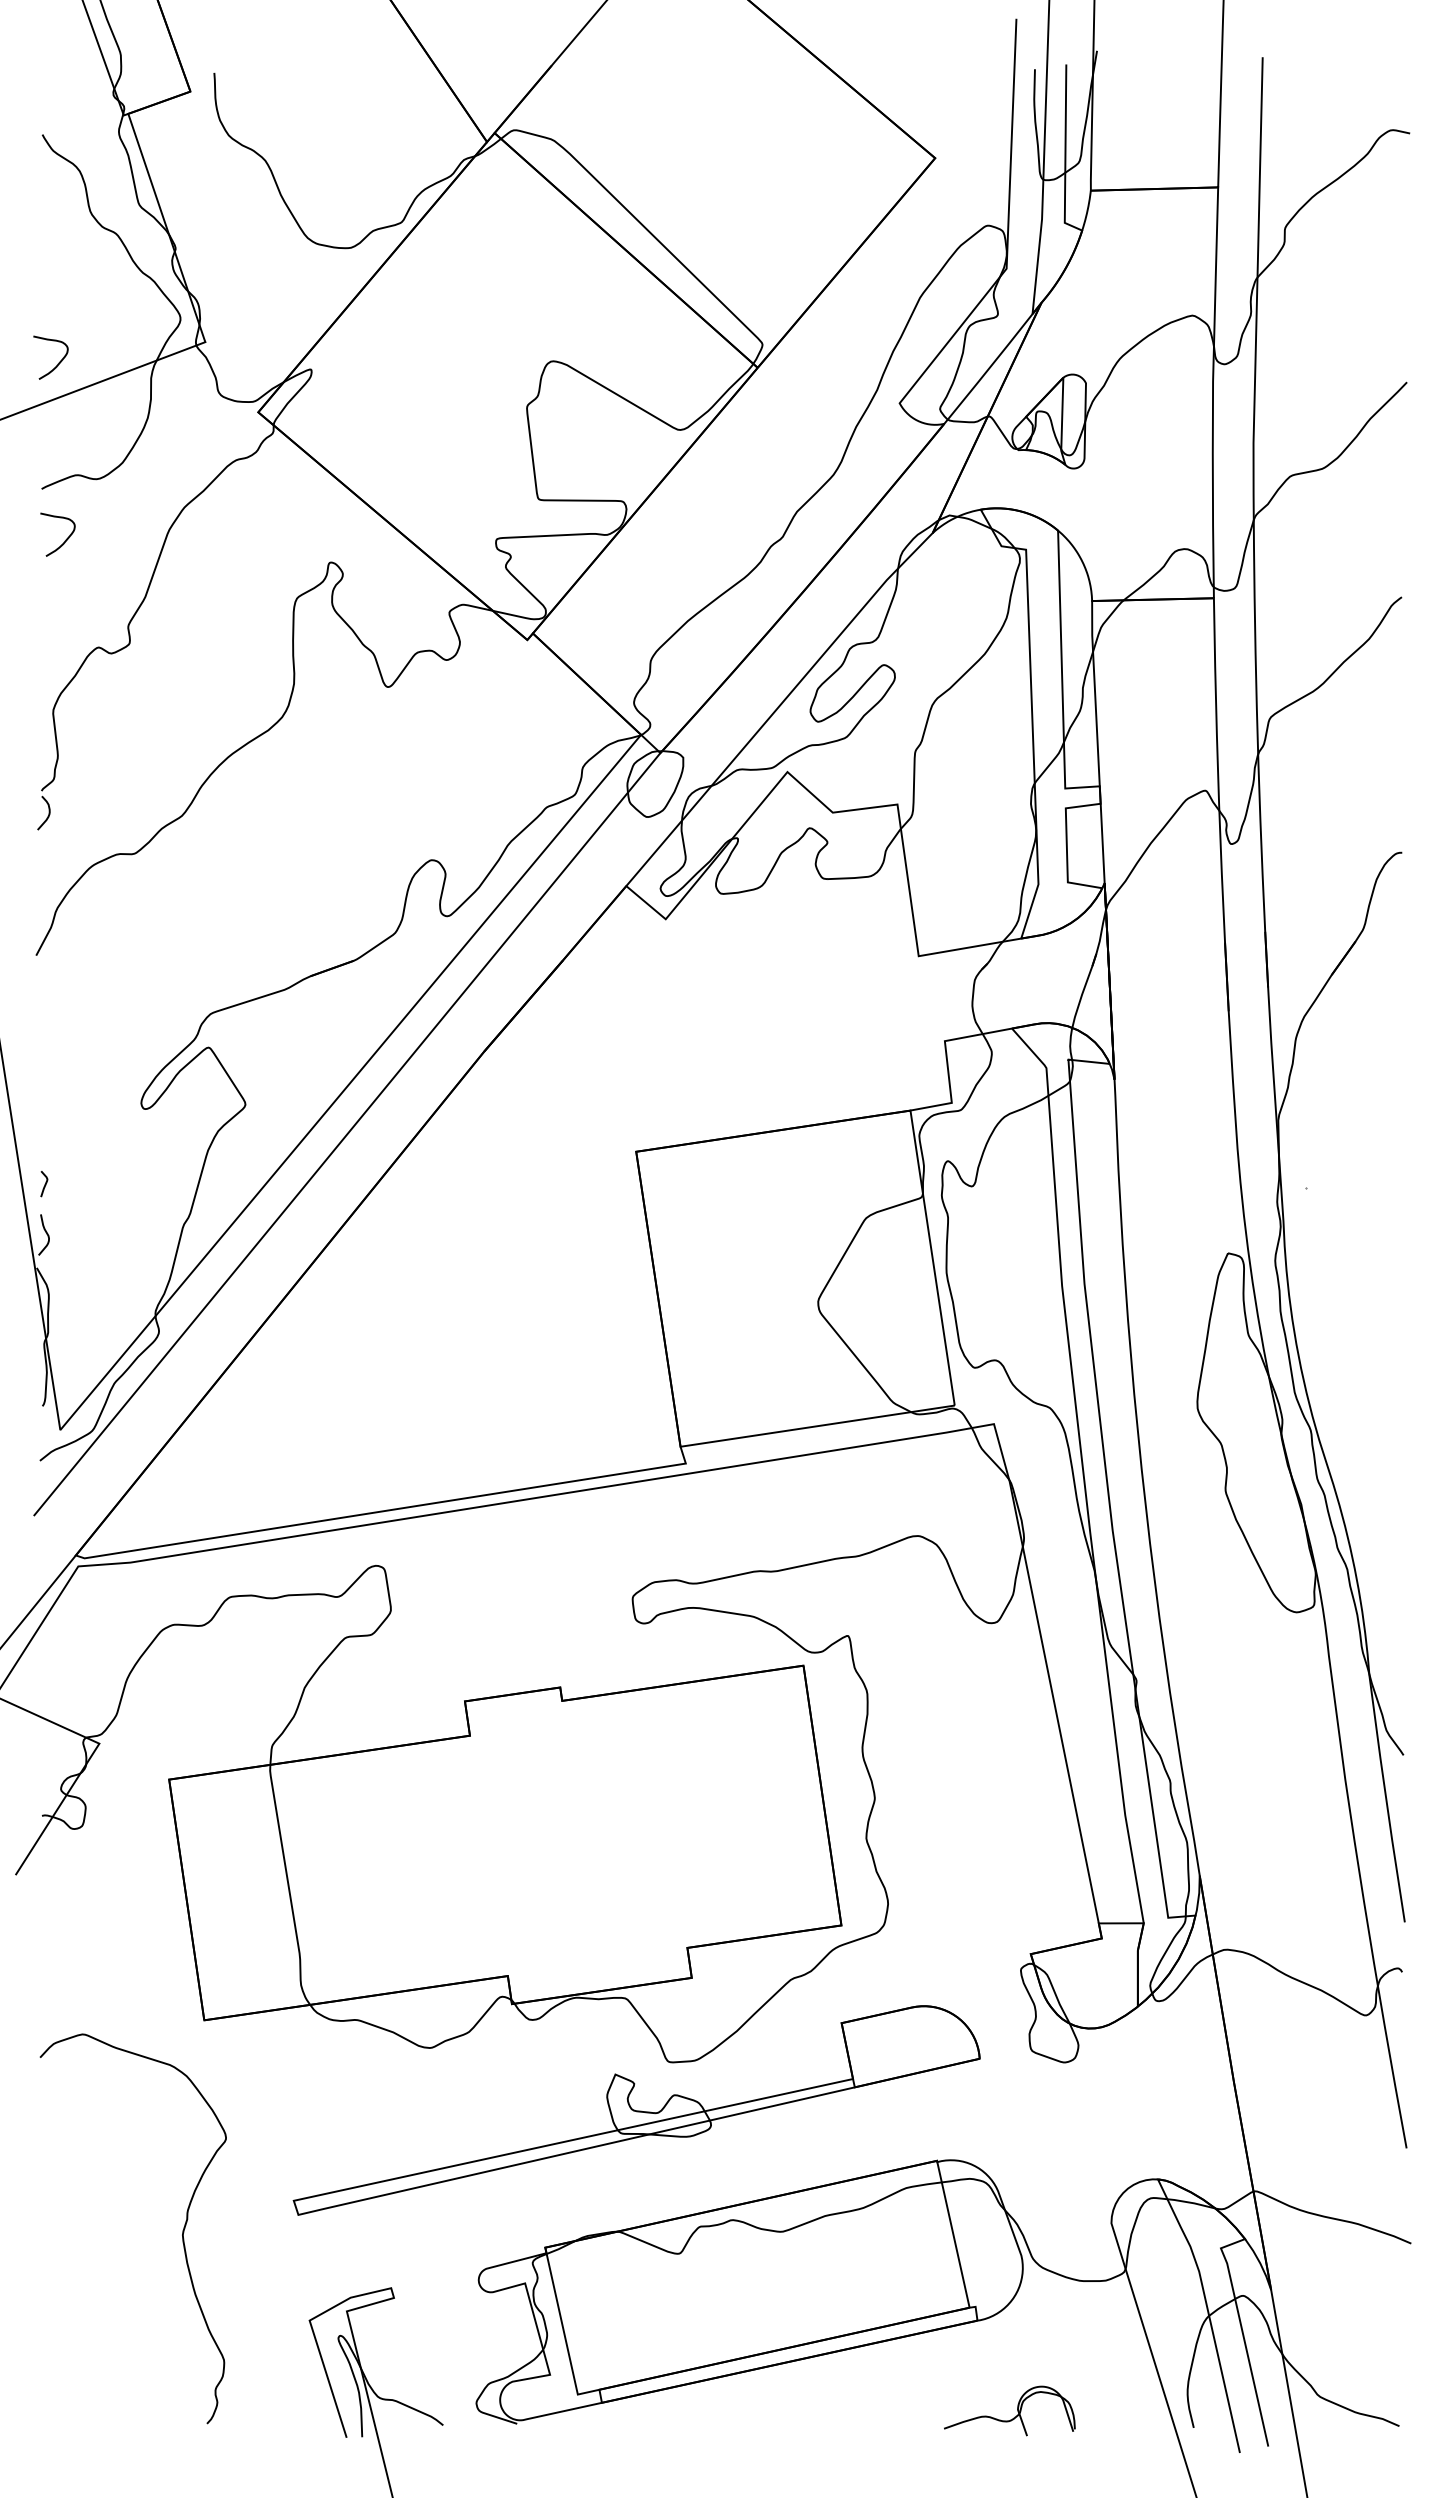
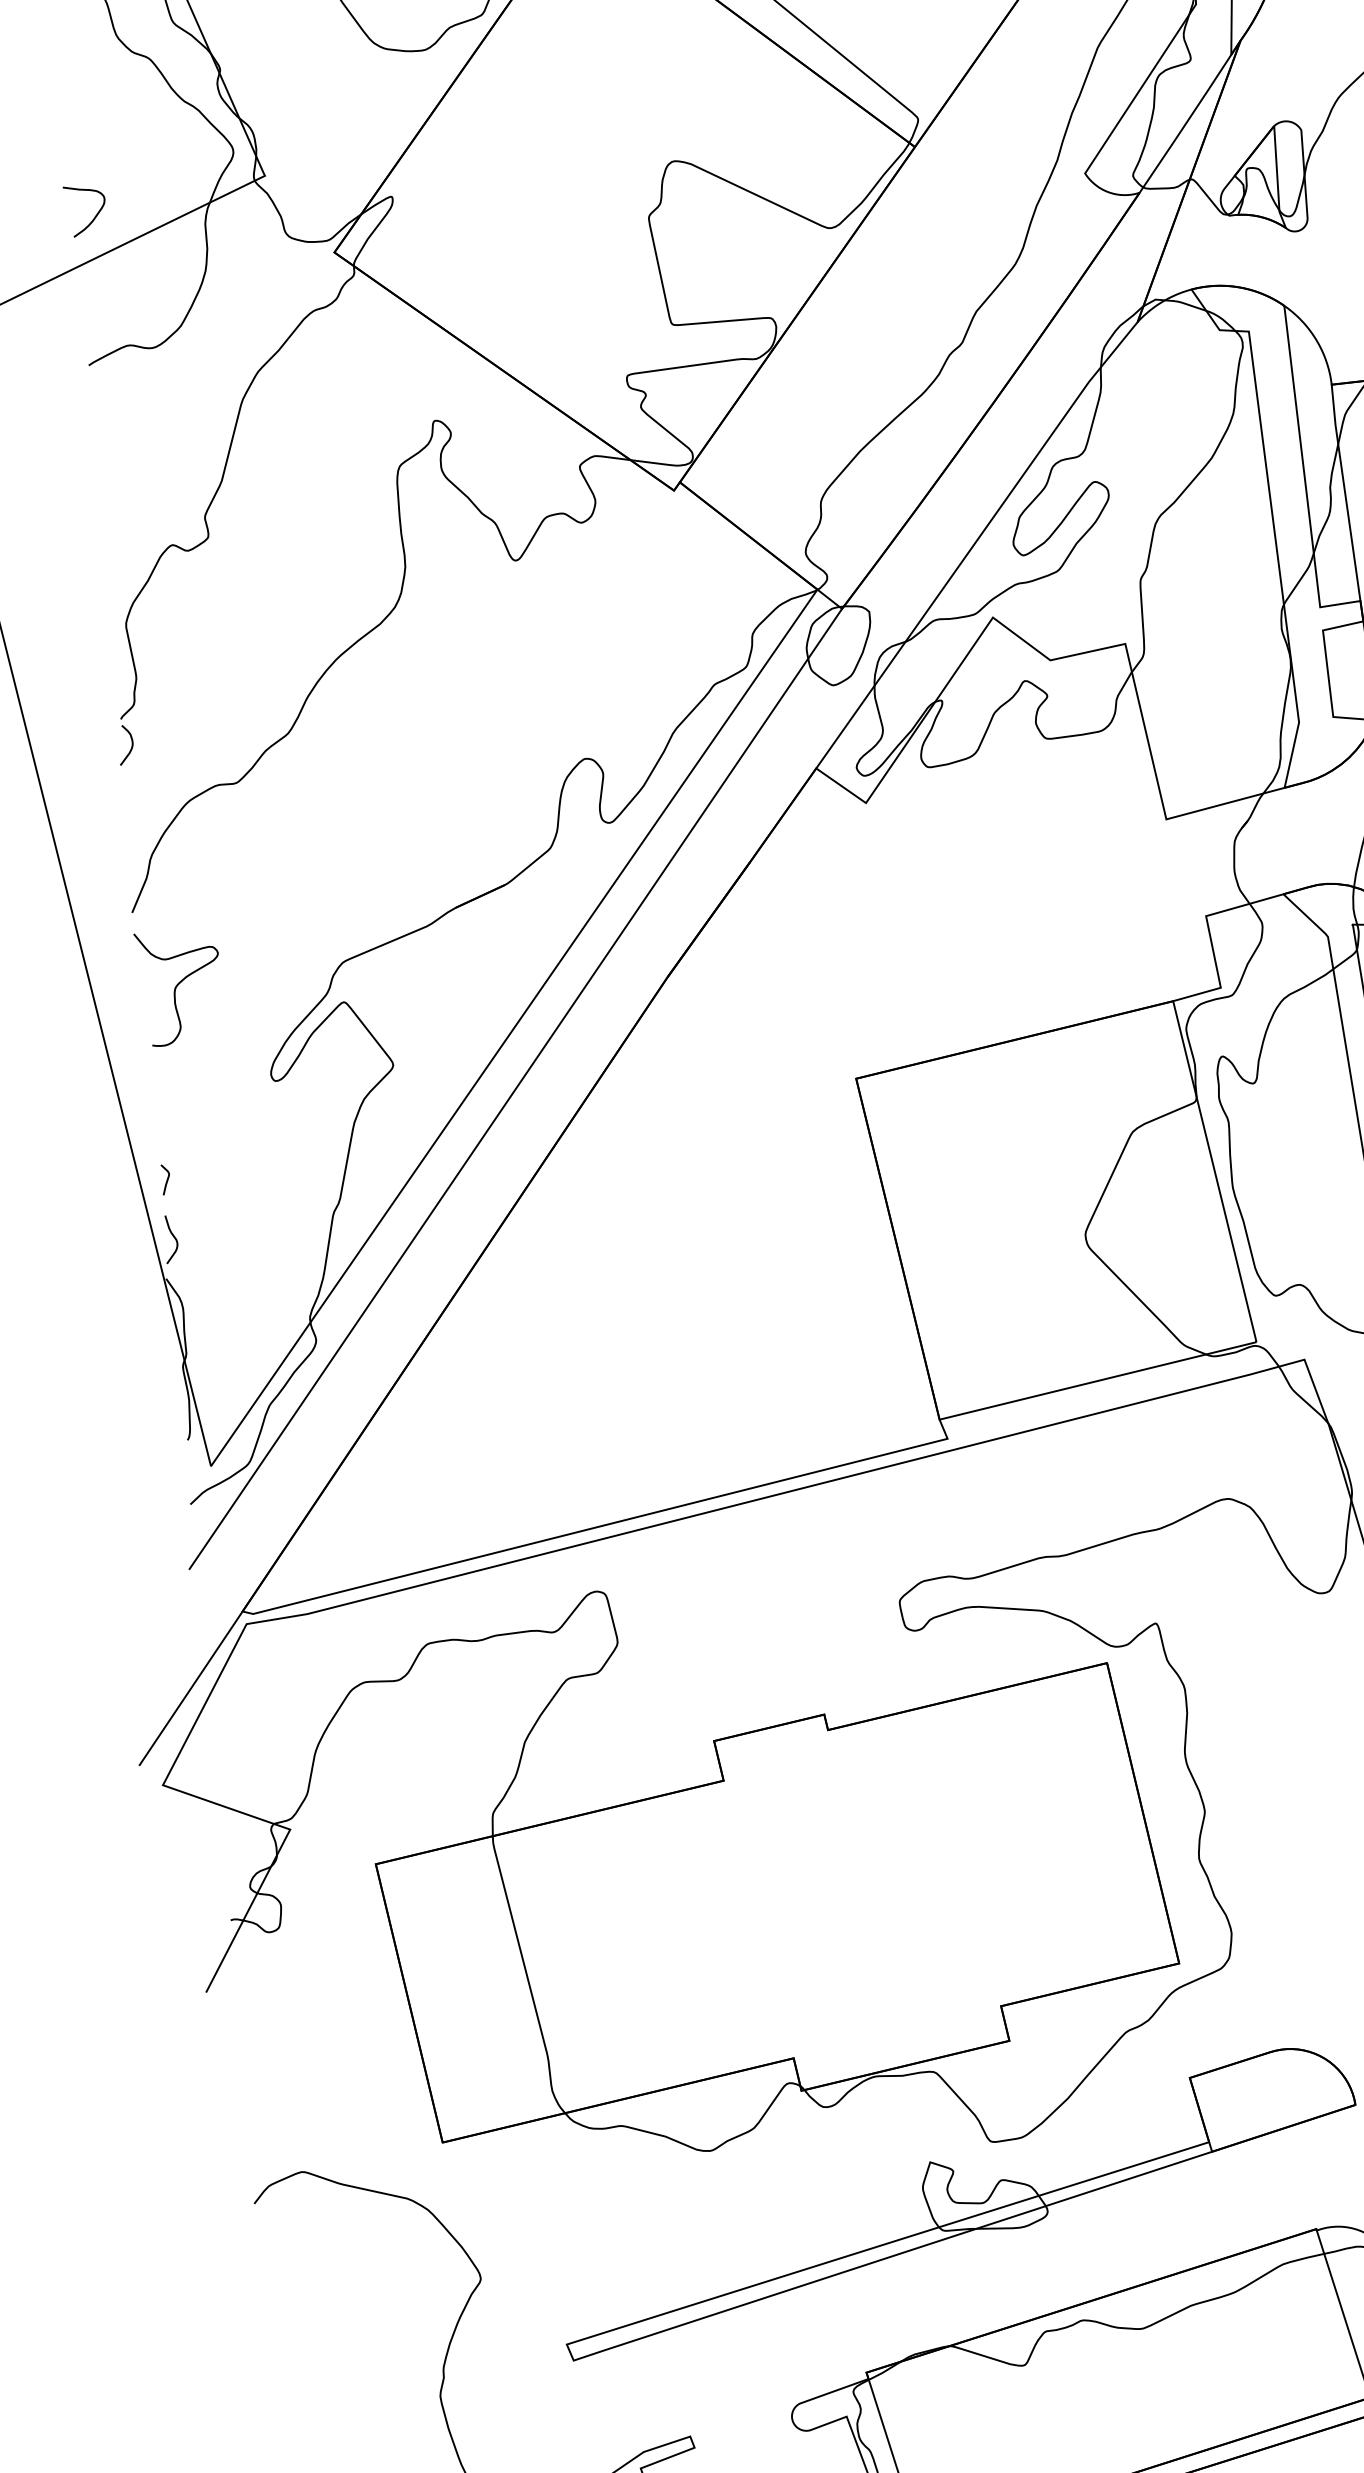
curve: (65, 539) -> (122, 422), removed
curve: (69, 1021) -> (178, 986), added

